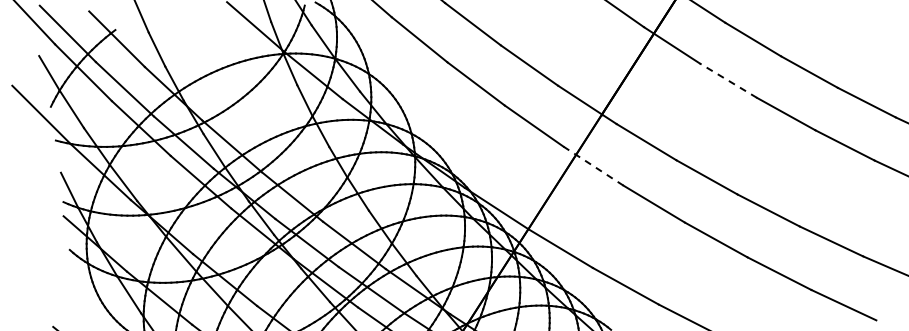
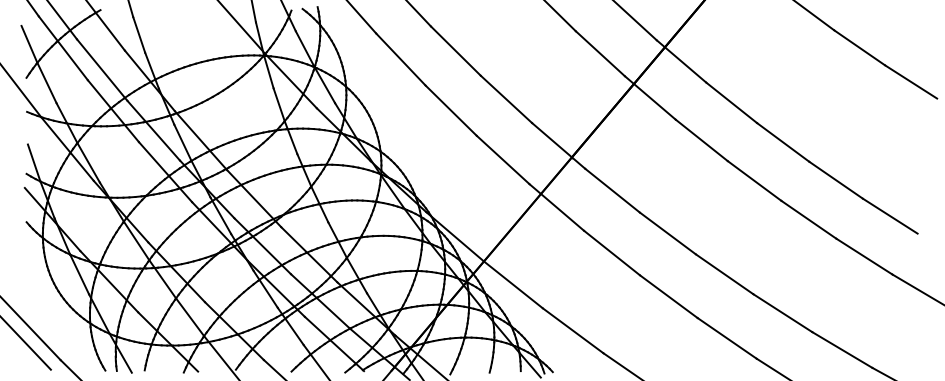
line: (728, 80) -> (701, 140), dashed -> solid
line: (593, 166) -> (556, 207), dashed -> solid

